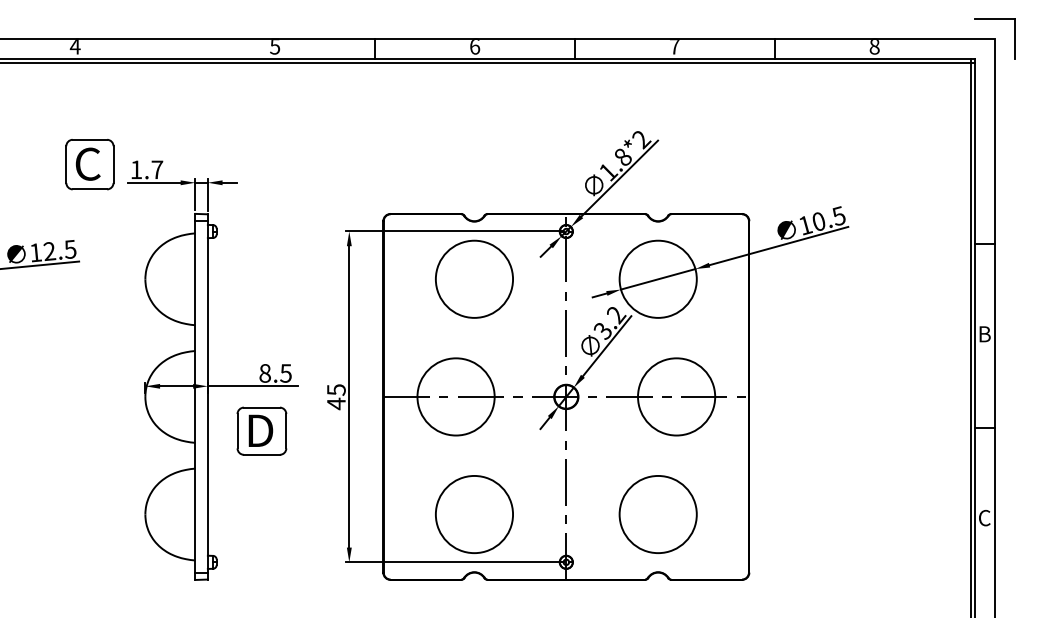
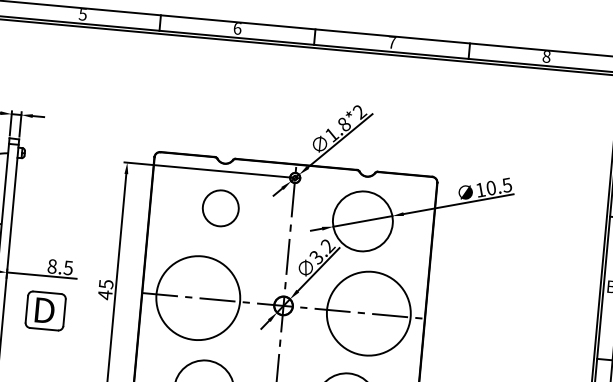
circle: (474, 278) -> (220, 207), size x0.6
circle: (455, 396) -> (197, 297), size x1.4
circle: (676, 396) -> (368, 313), size x1.4

